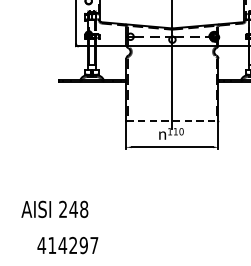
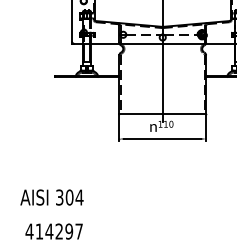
line: (173, 120) -> (163, 113), dashed -> solid
text: (73, 209) -> (69, 197), 248 -> 304
text: (67, 245) -> (53, 231), moved

